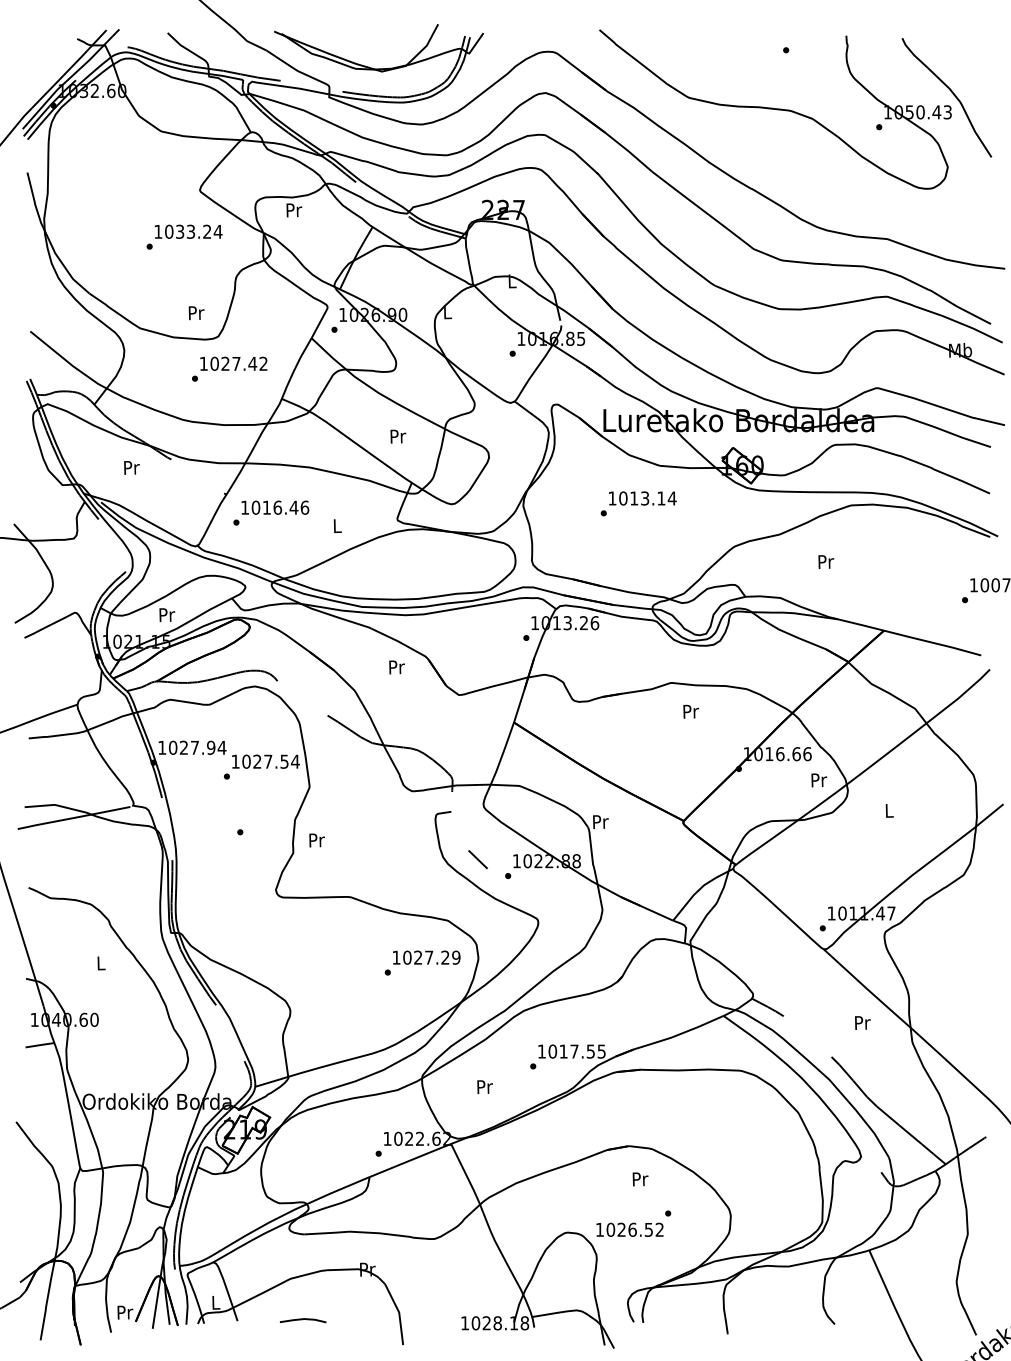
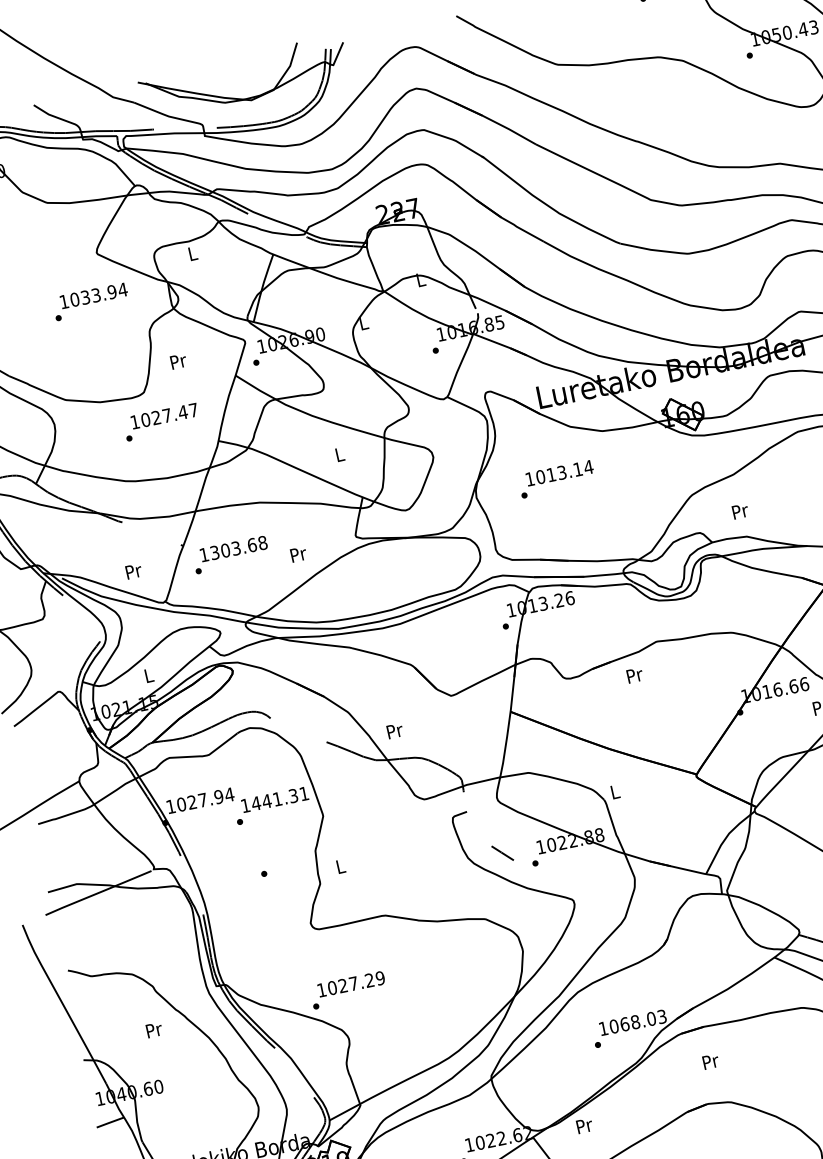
text: (294, 210) -> (193, 253), Pr -> L
text: (207, 231) -> (112, 291), 1033.24 -> 1033.94
text: (196, 313) -> (178, 361), moved
text: (263, 363) -> (193, 409), 1027.42 -> 1027.47
text: (398, 436) -> (340, 454), Pr -> L
text: (131, 467) -> (133, 571), moved
text: (638, 503) -> (556, 478), moved
text: (280, 507) -> (238, 547), 1016.46 -> 1303.68
text: (337, 526) -> (298, 554), L -> Pr
text: (826, 561) -> (740, 510), moved
text: (167, 615) -> (149, 676), Pr -> L
text: (396, 667) -> (394, 731), moved
text: (690, 711) -> (634, 675), moved
text: (270, 761) -> (279, 798), 1027.54 -> 1441.31
text: (600, 822) -> (615, 792), Pr -> L
text: (316, 840) -> (340, 866), Pr -> L
text: (422, 962) -> (348, 989), moved
text: (101, 963) -> (154, 1030), L -> Pr
text: (582, 1051) -> (643, 1020), 1017.55 -> 1068.03
text: (484, 1087) -> (584, 1126), moved
text: (640, 1179) -> (710, 1061), moved

